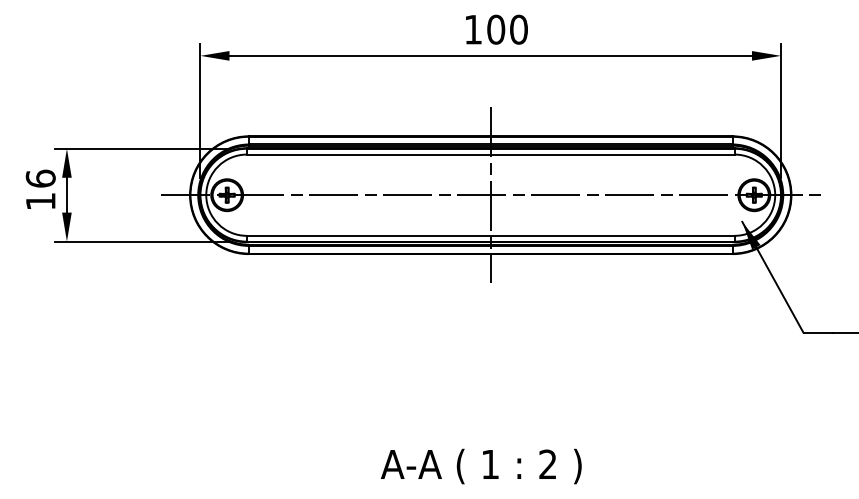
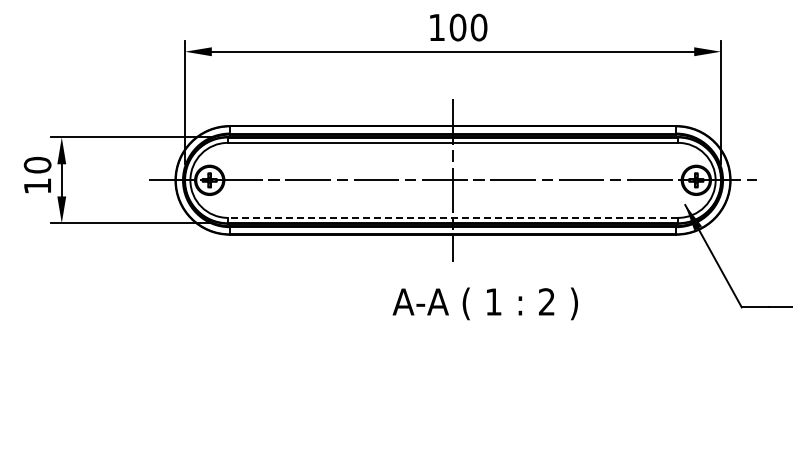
text: (40, 178) -> (37, 164), 16 -> 10
line: (490, 235) -> (452, 217), solid -> dashed
text: (480, 466) -> (484, 303), moved

